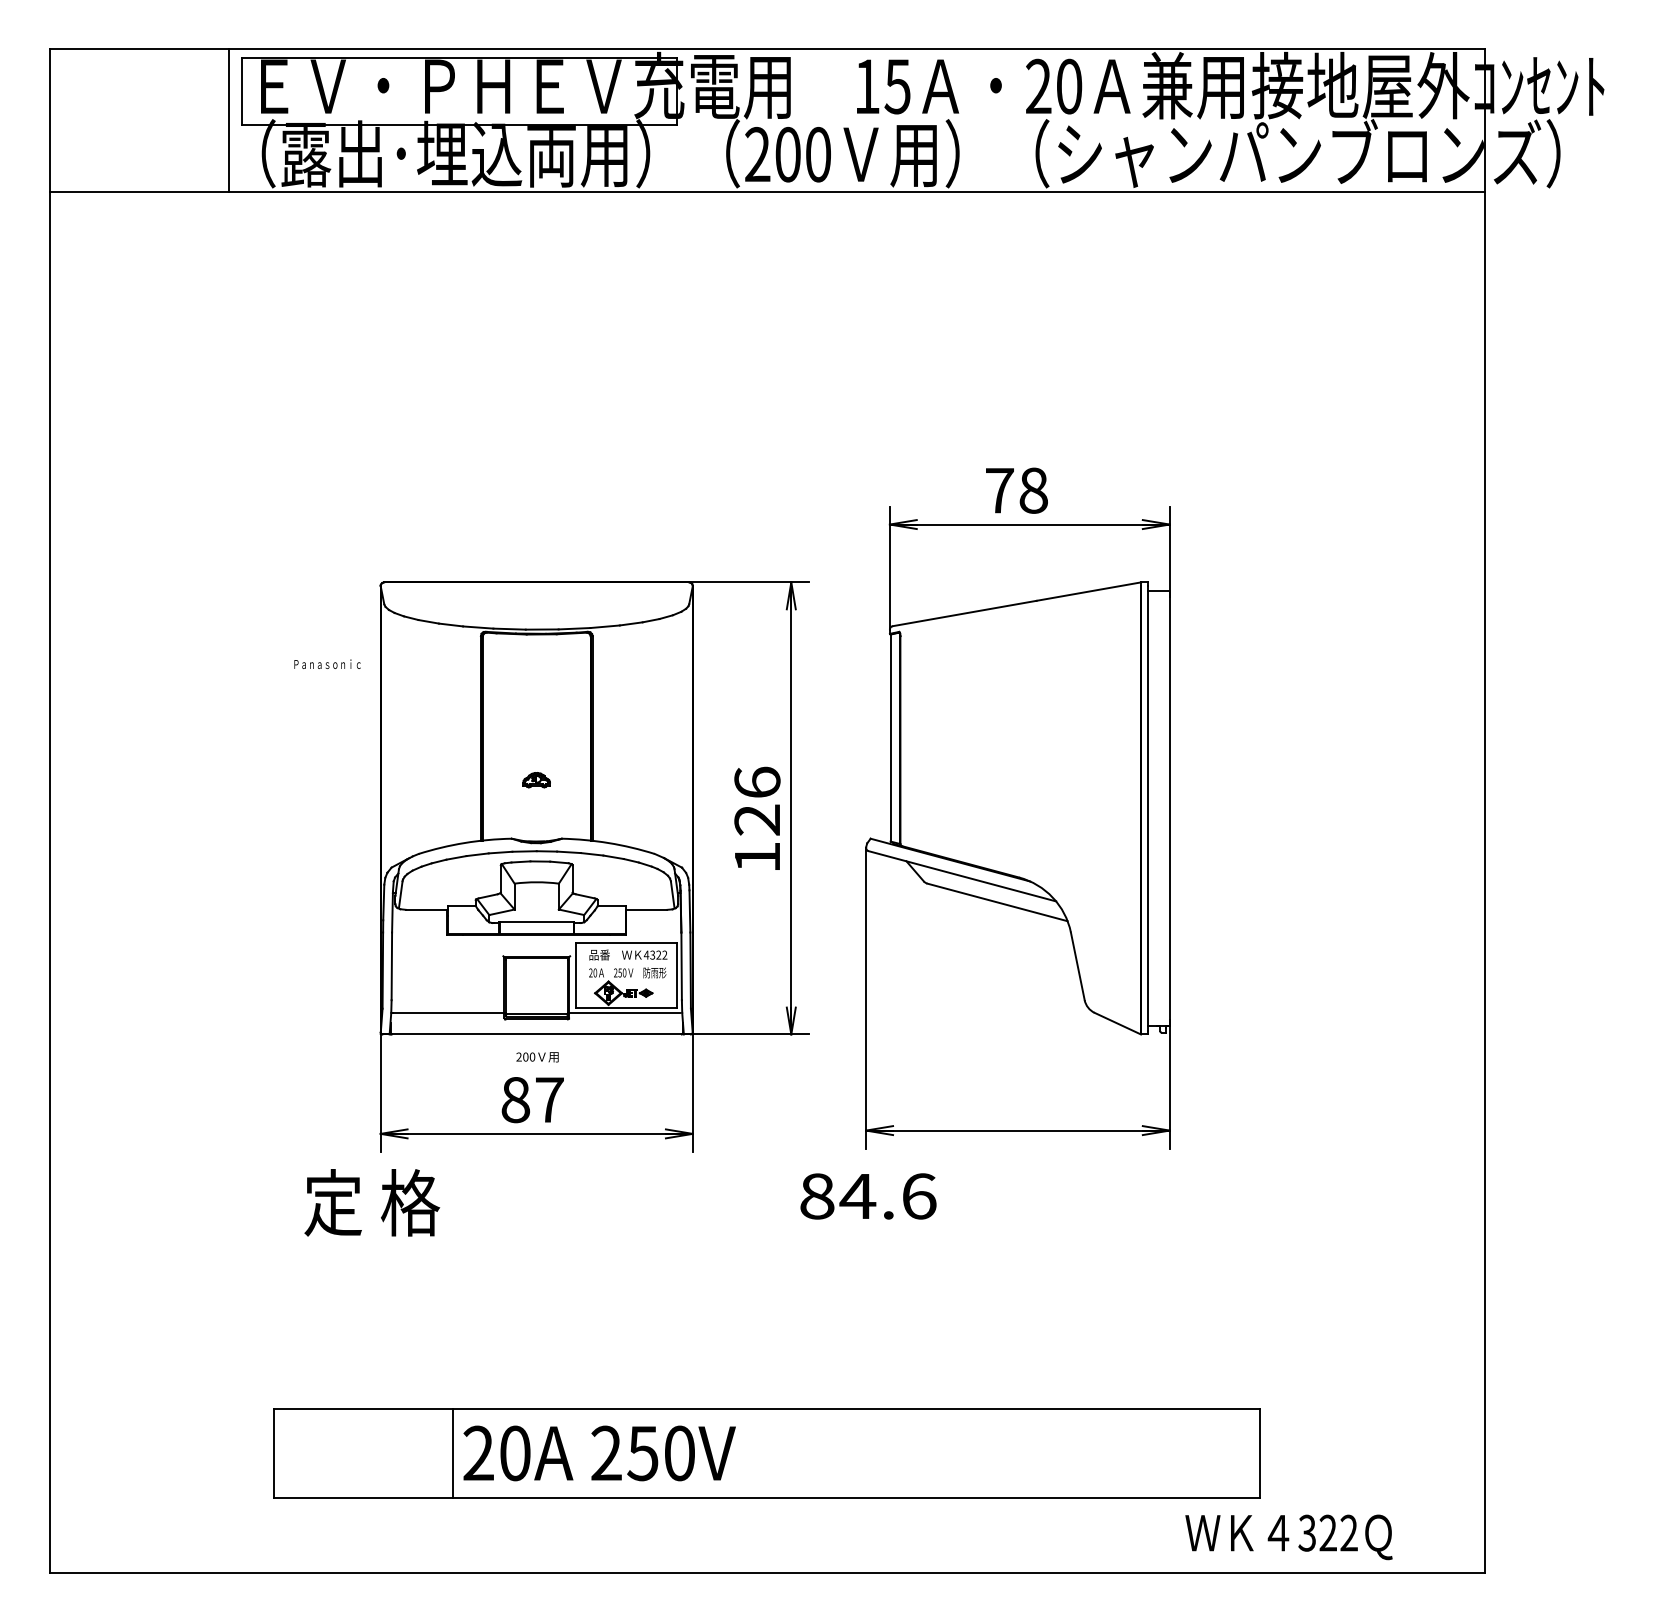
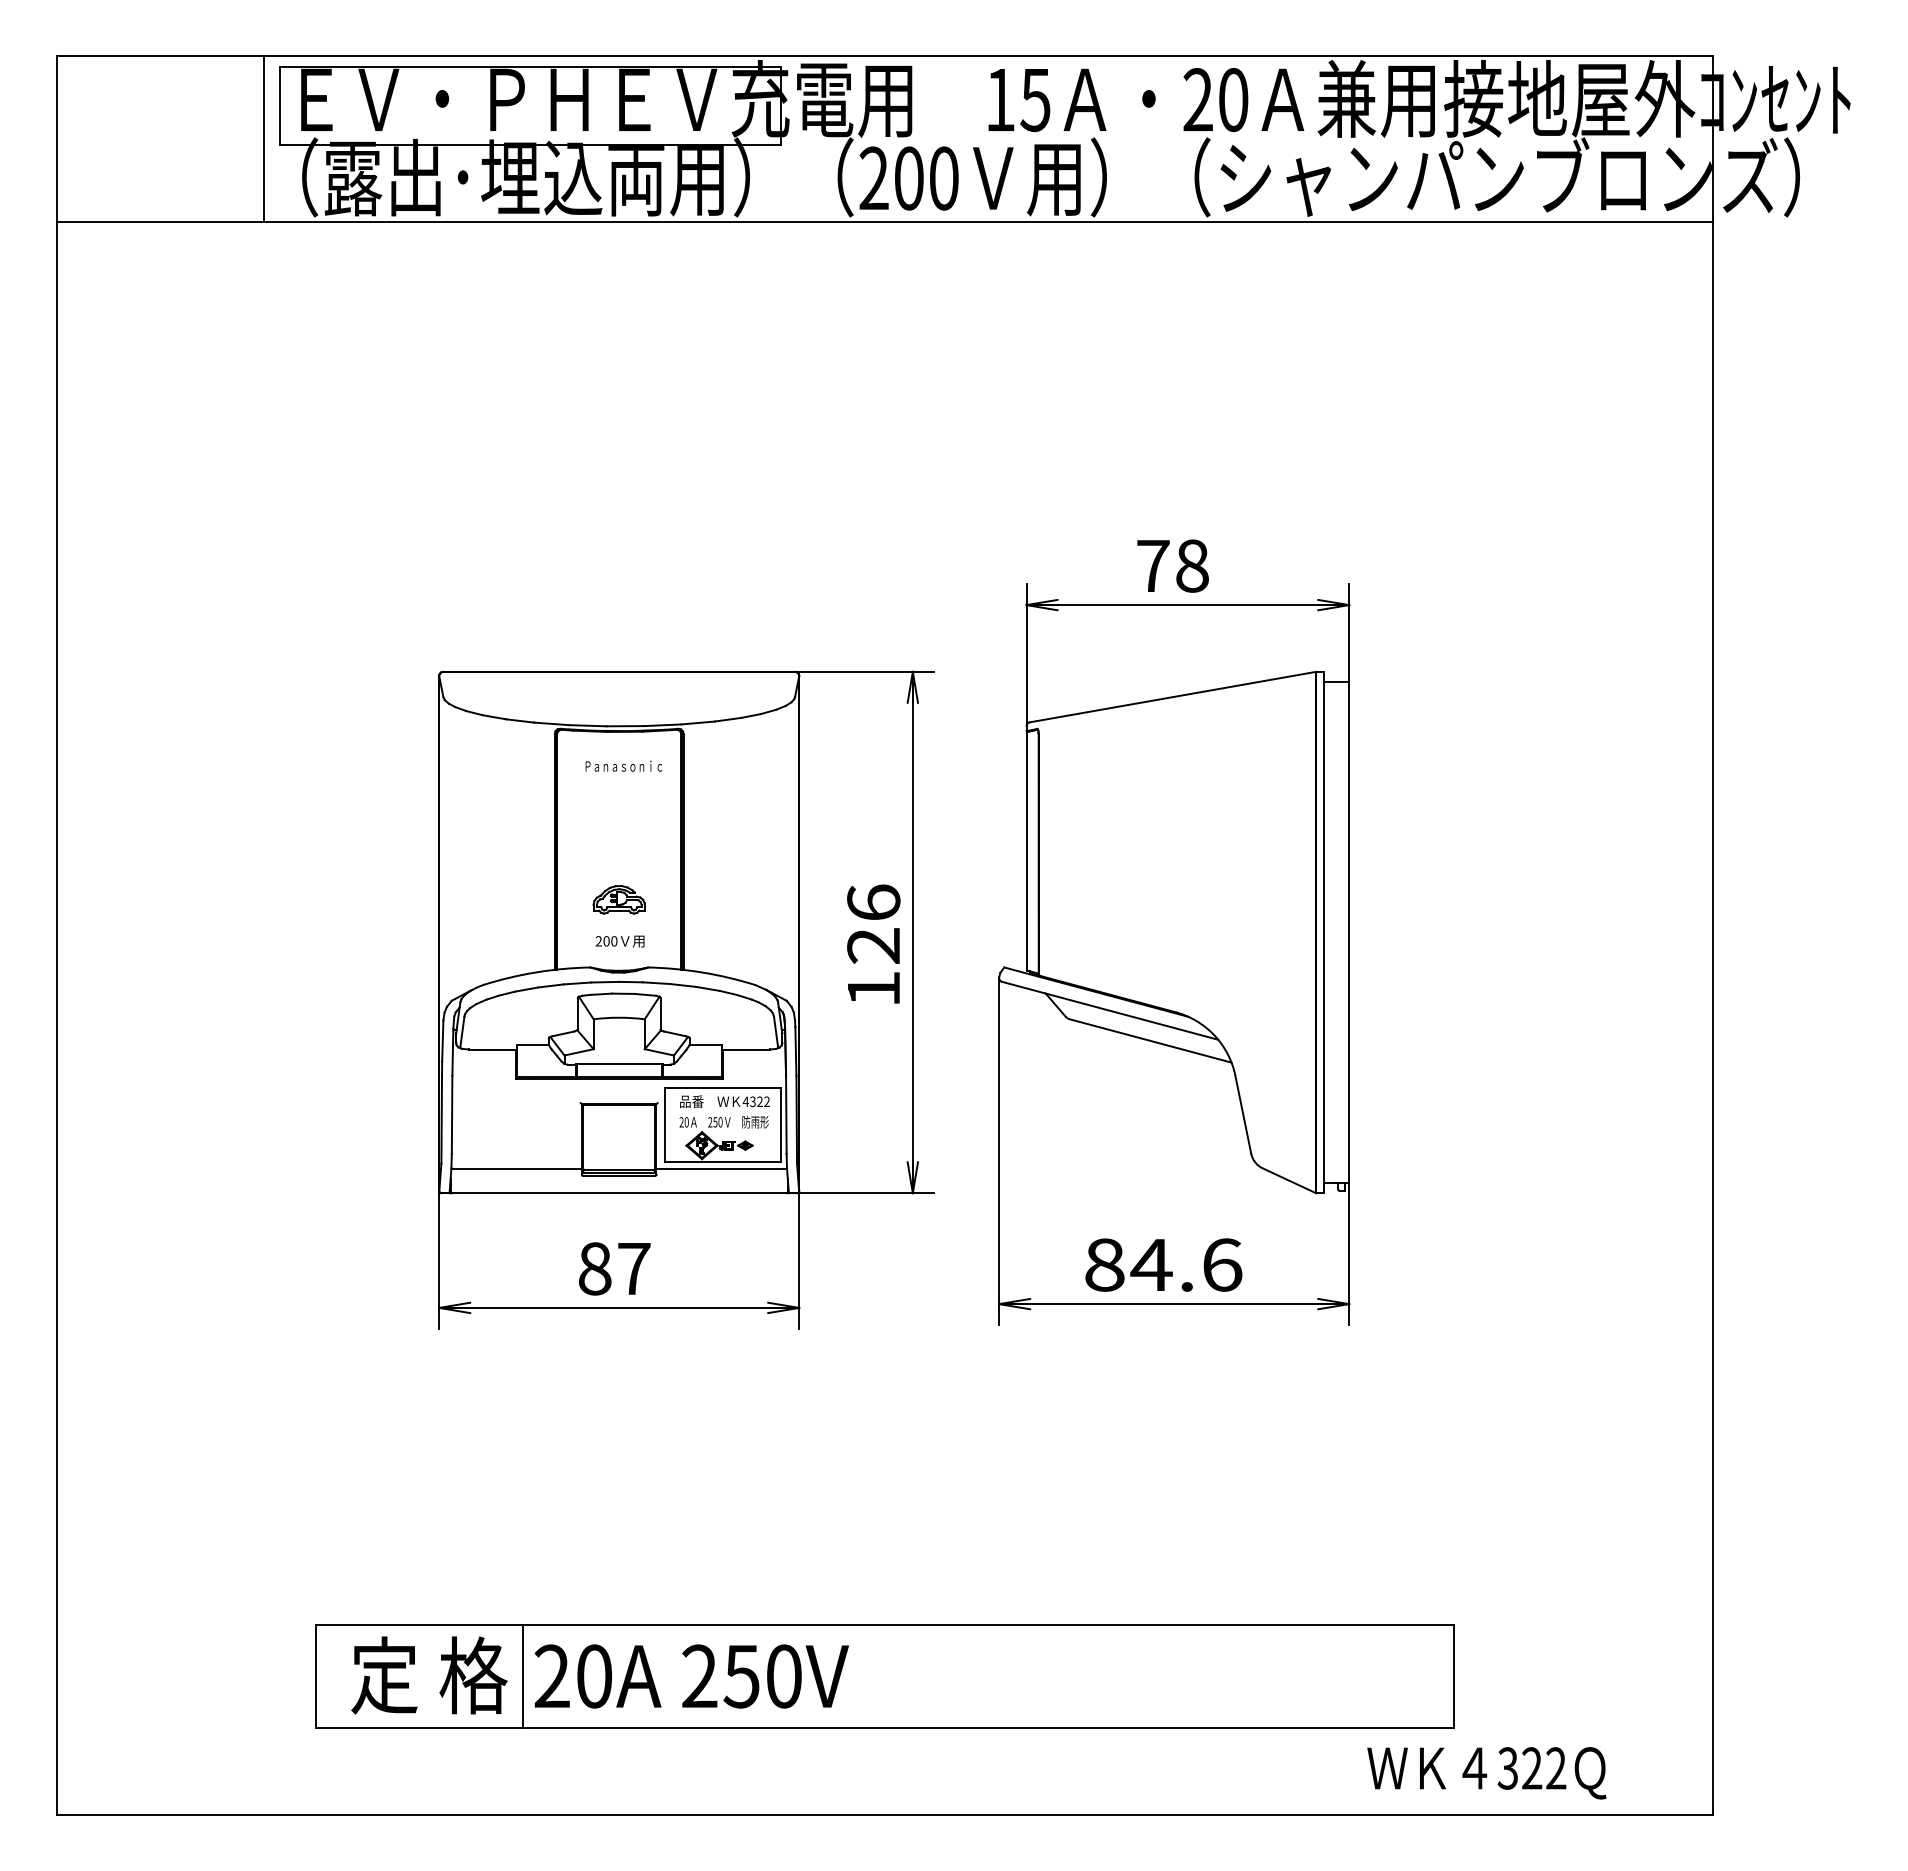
text: (327, 663) -> (623, 765), moved
part: (536, 779) -> (618, 899), size x1.67
text: (536, 1057) -> (619, 941), moved
text: (868, 1195) -> (1163, 1264), moved
text: (372, 1202) -> (429, 1675), moved

